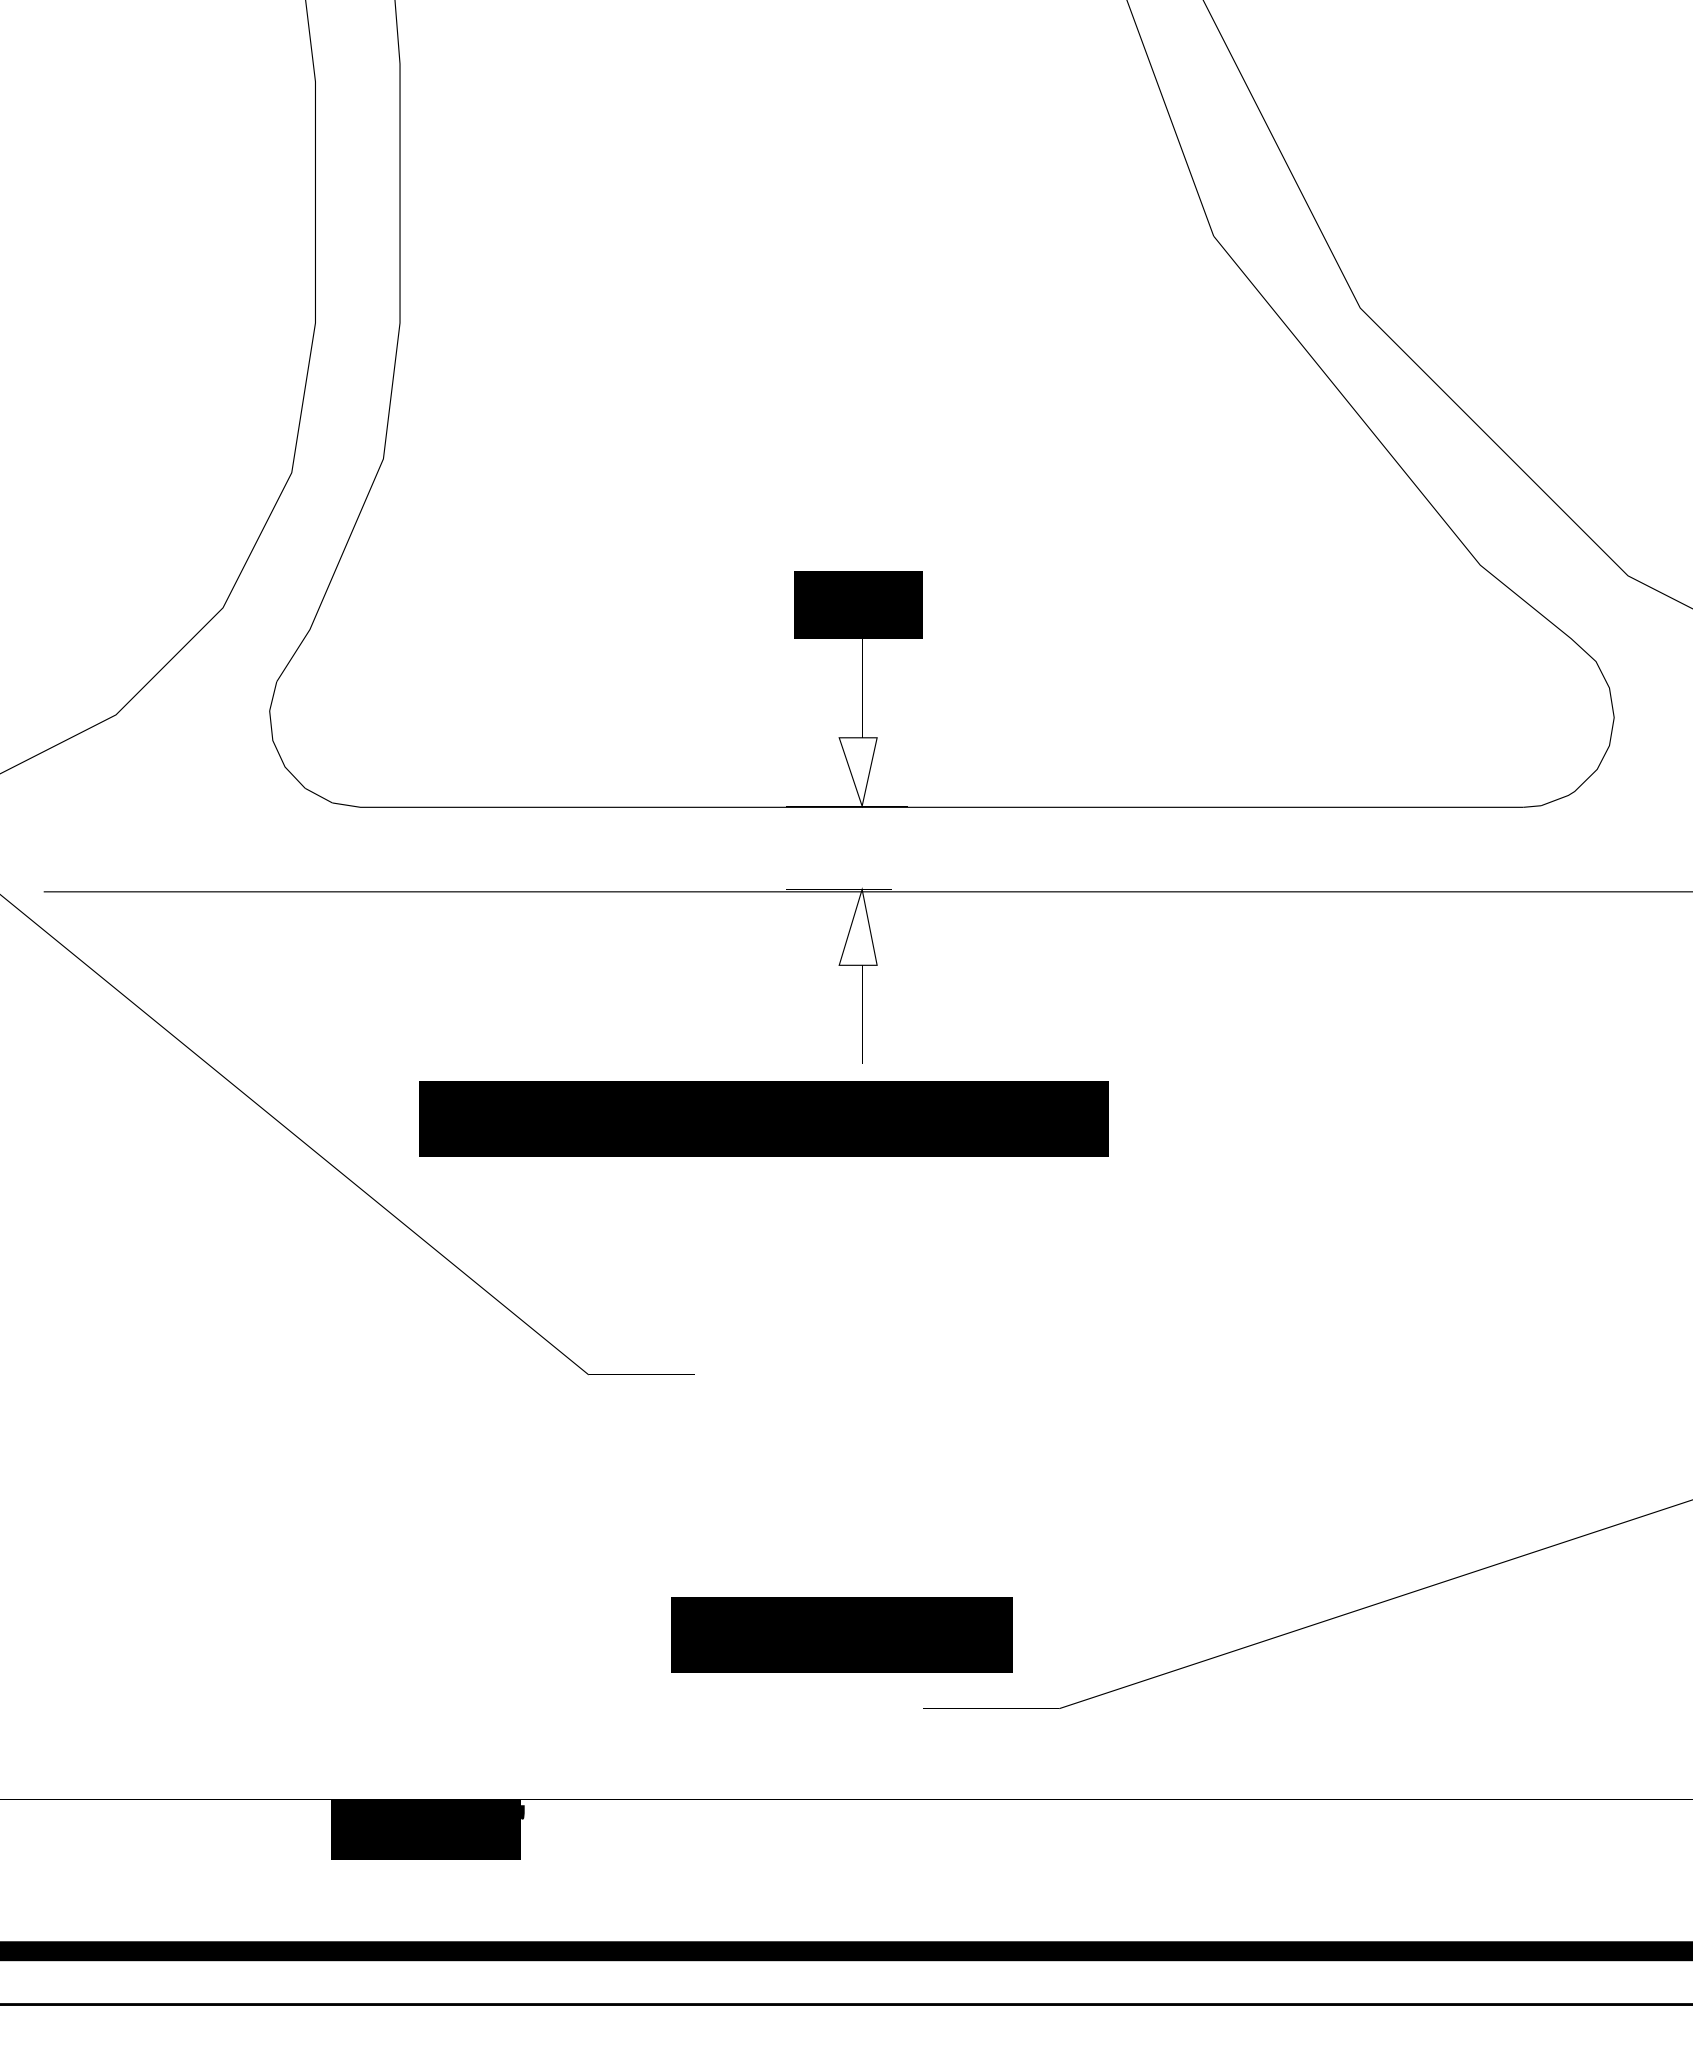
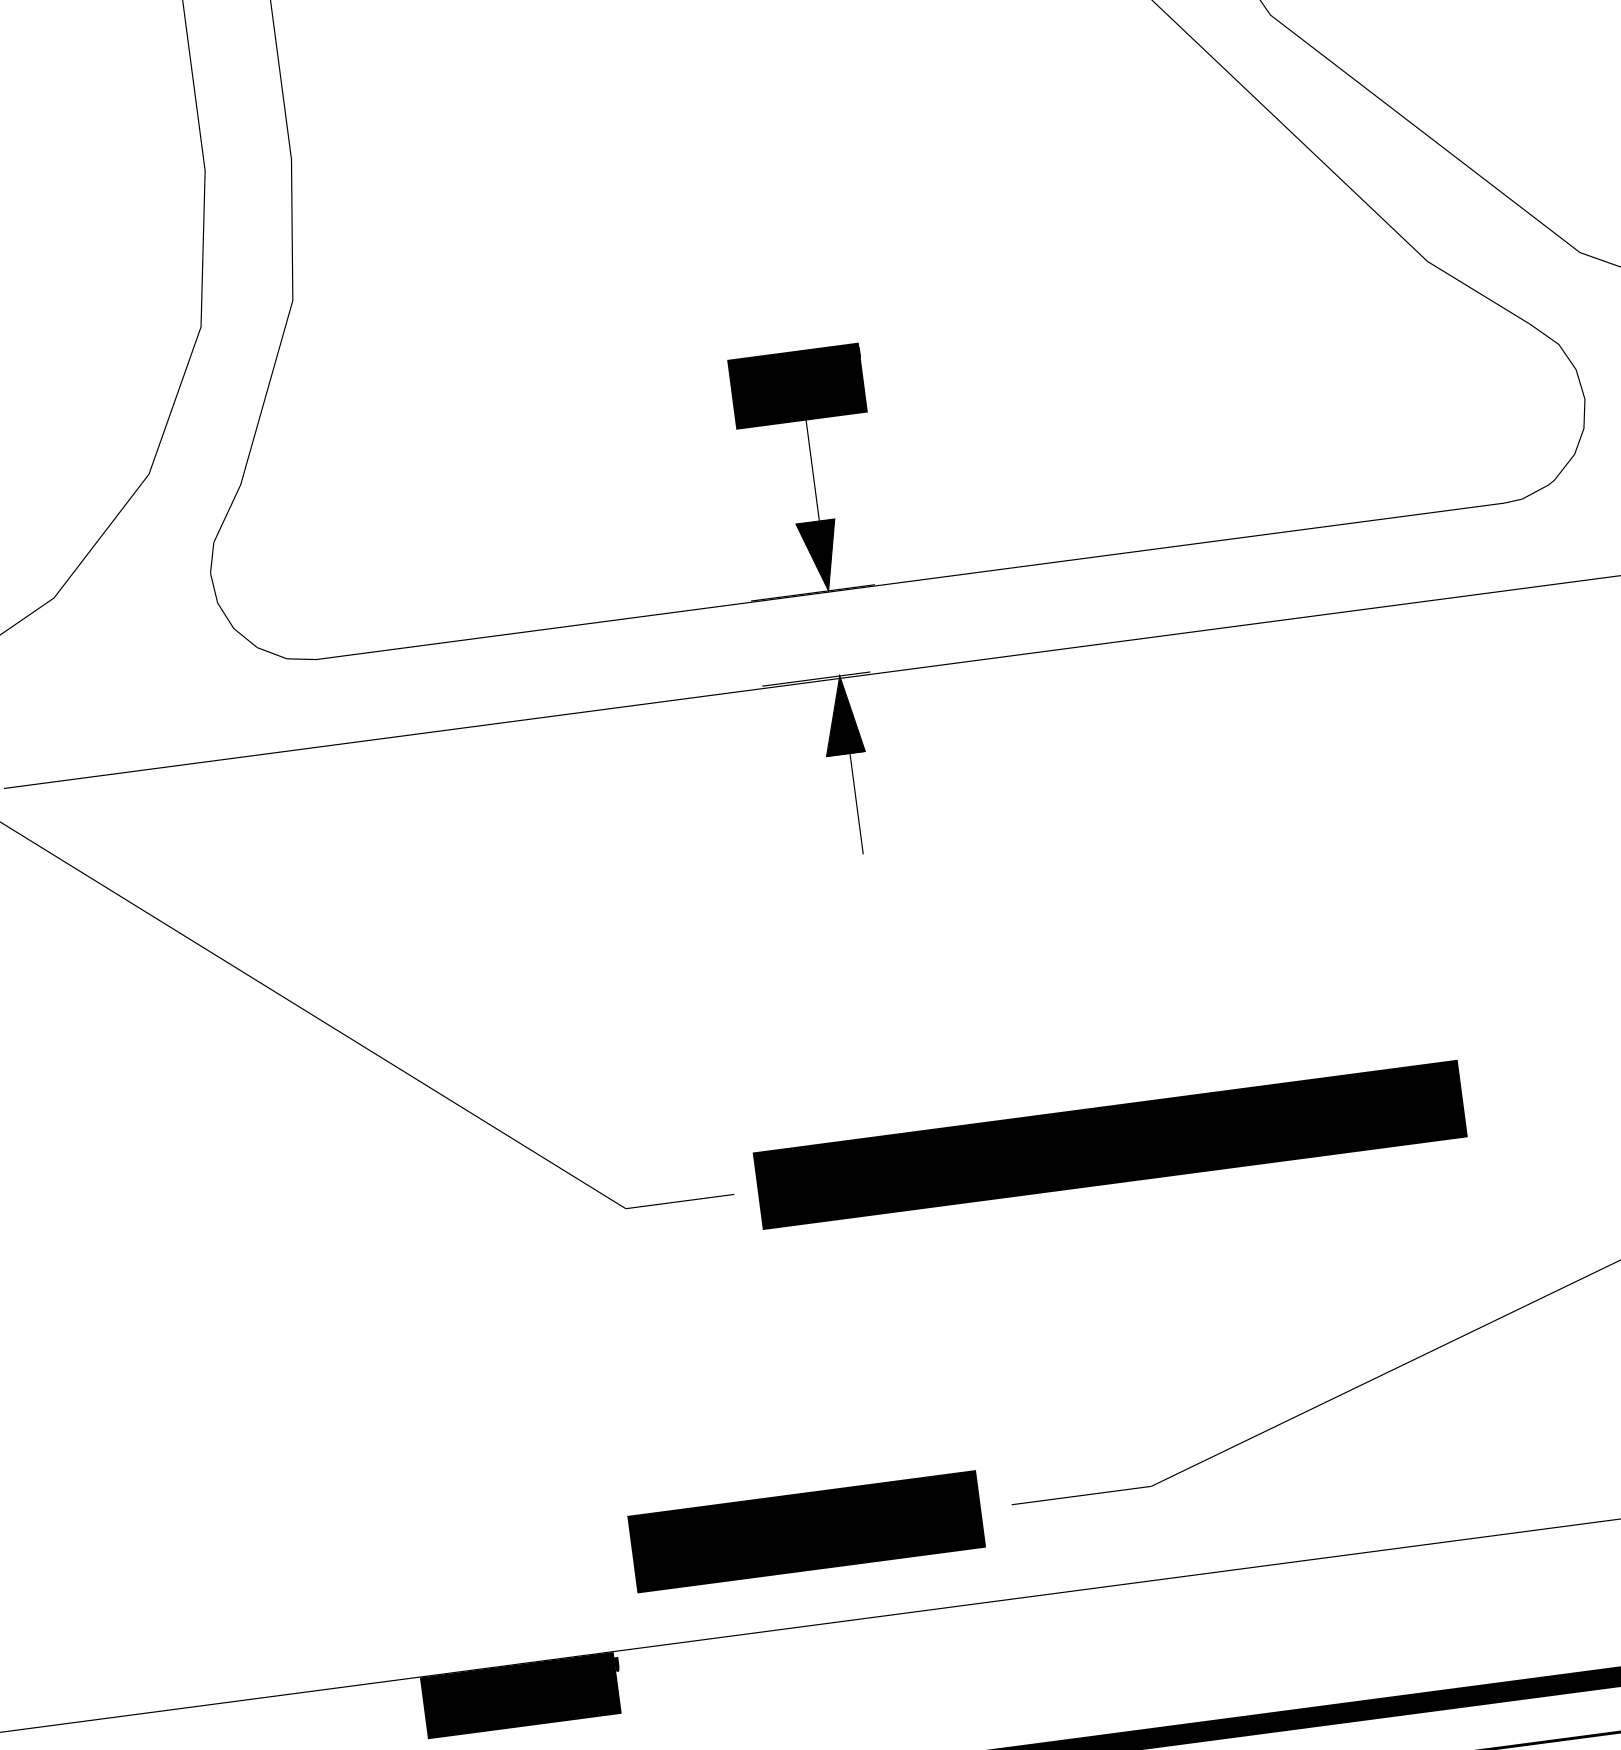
fill: (858, 771) -> (820, 555), added
fill: (858, 927) -> (841, 715), added
text: (763, 1118) -> (1109, 1144), moved
text: (841, 1634) -> (806, 1531), moved

